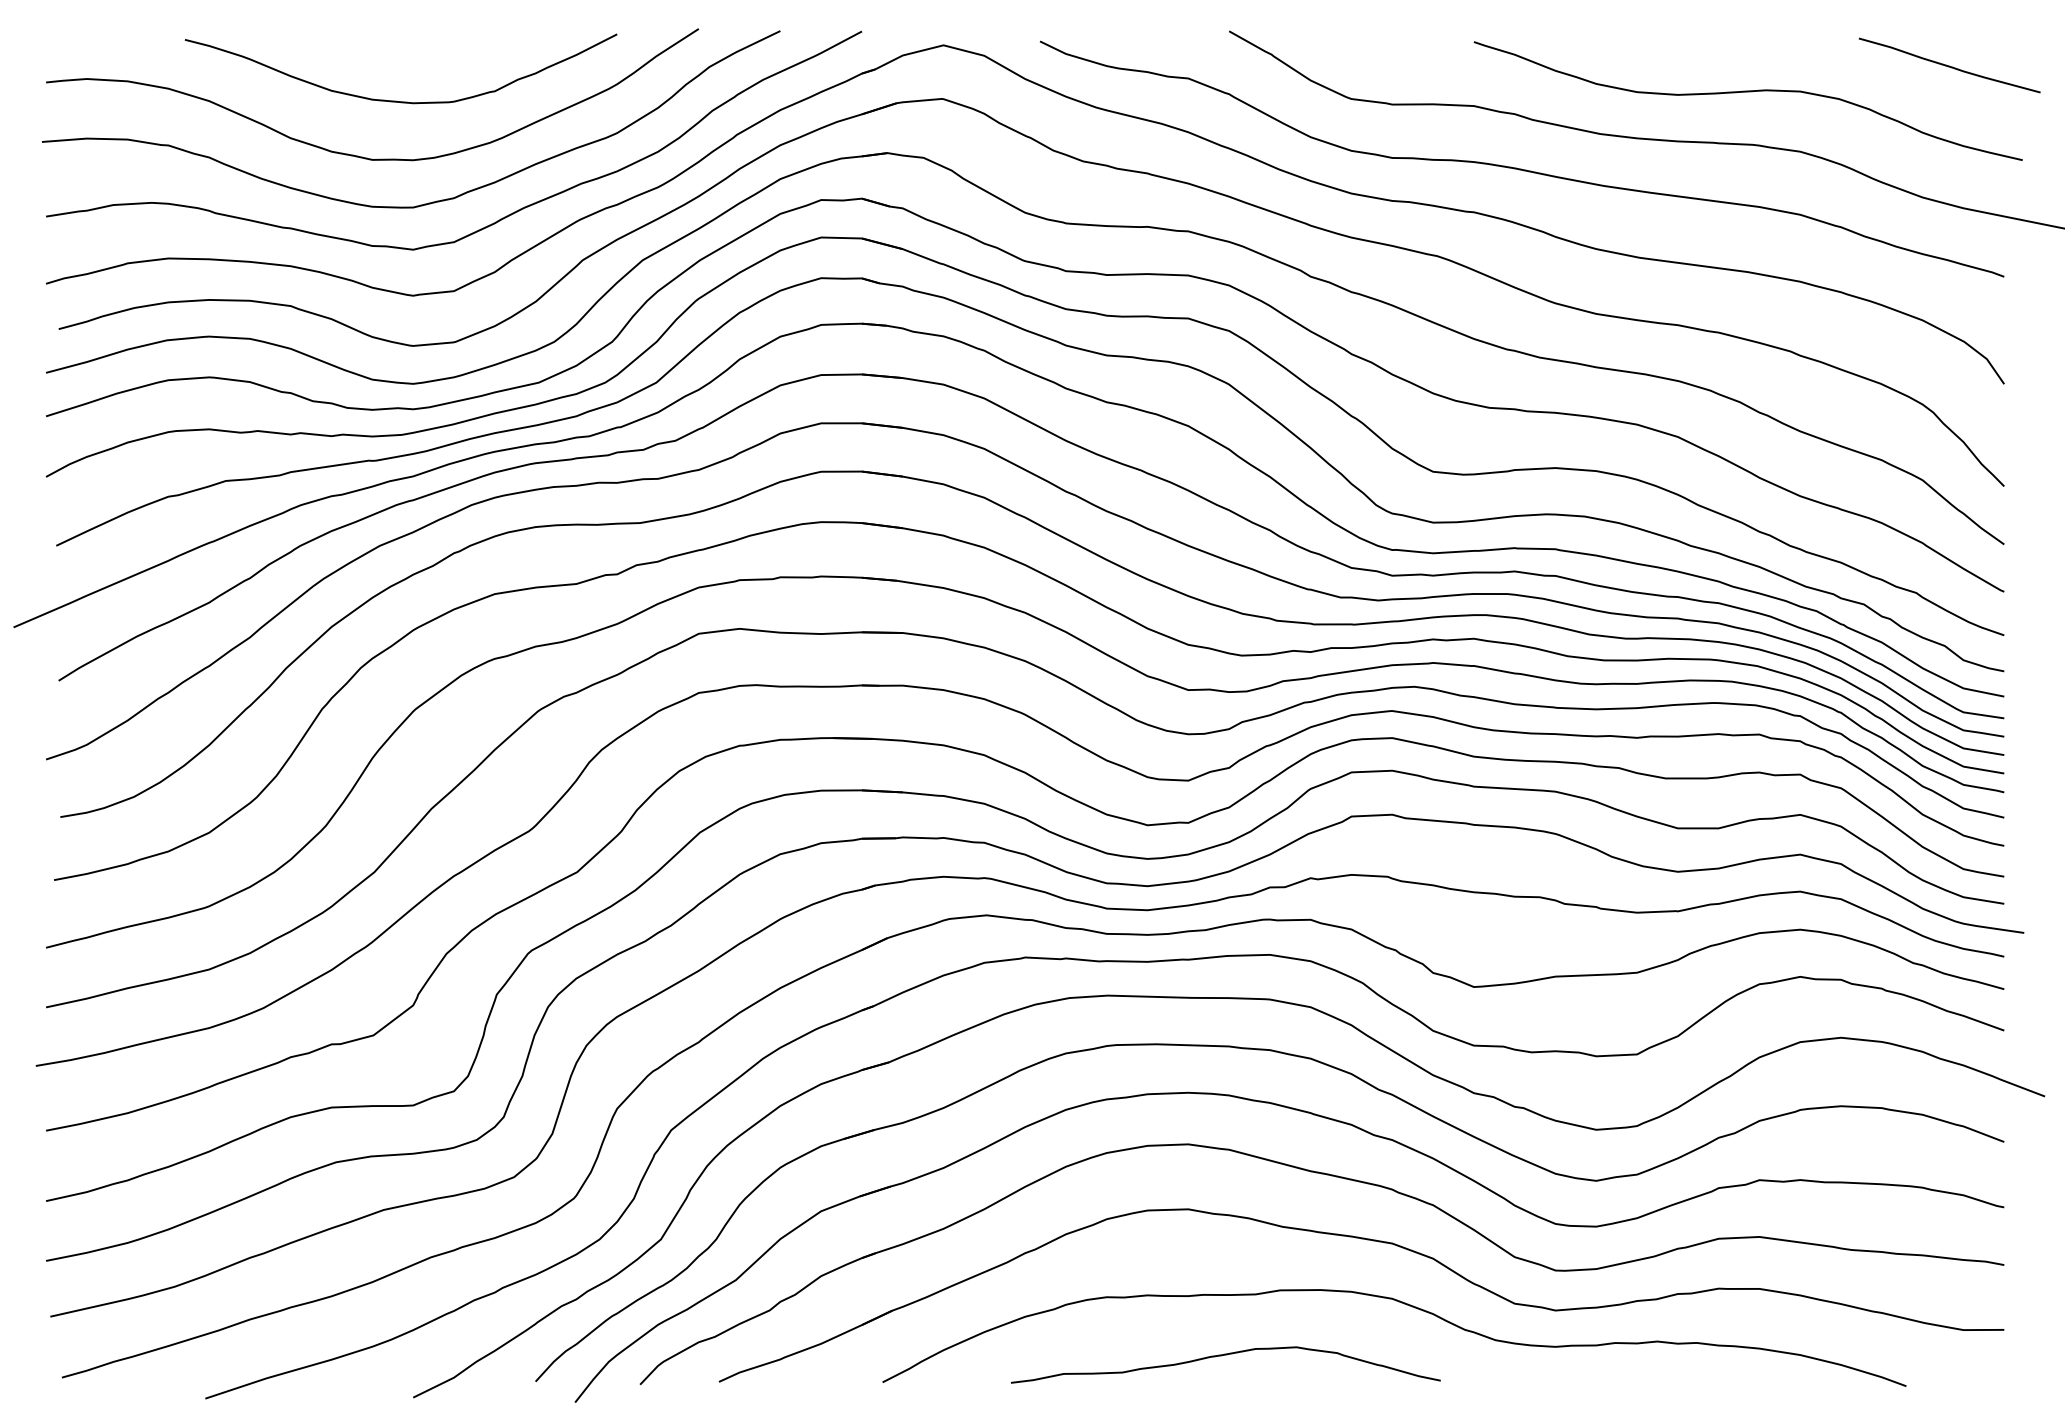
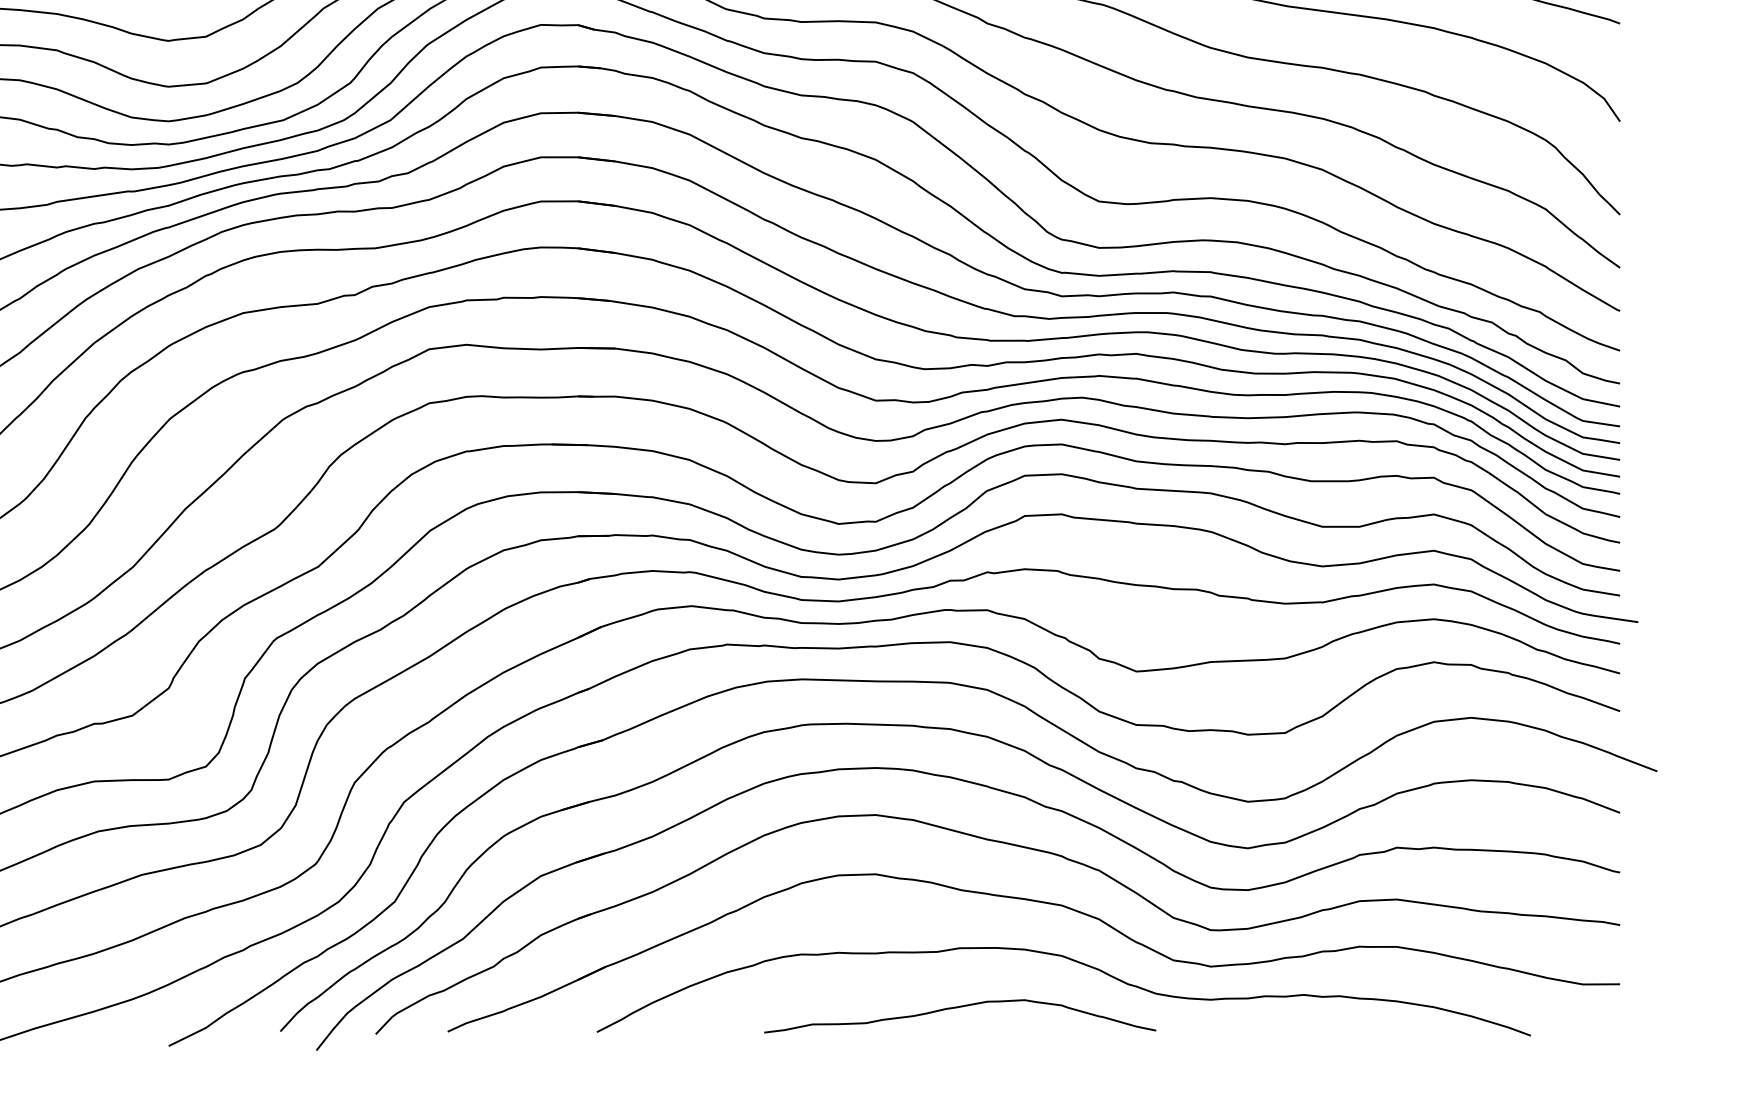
curve: (1221, 1356) -> (956, 1008), moved

